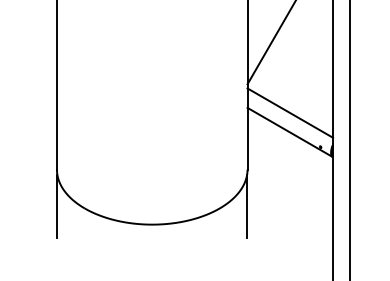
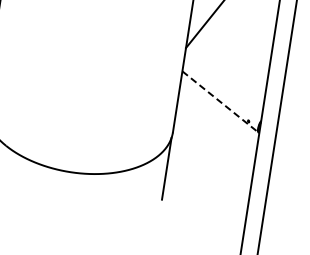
line: (290, 112) -> (224, 82), removed
line: (289, 132) -> (220, 102), solid -> dashed

